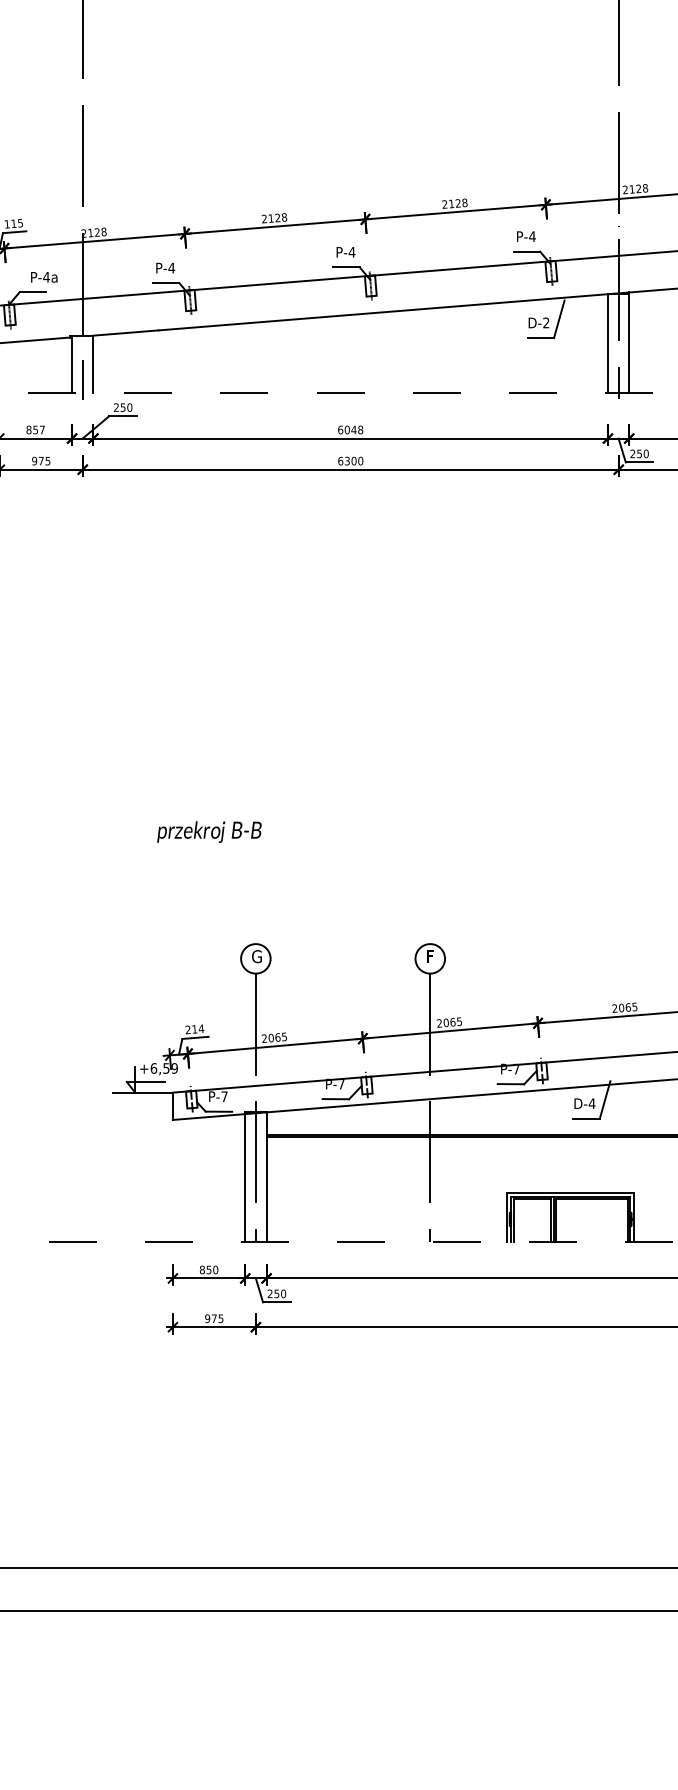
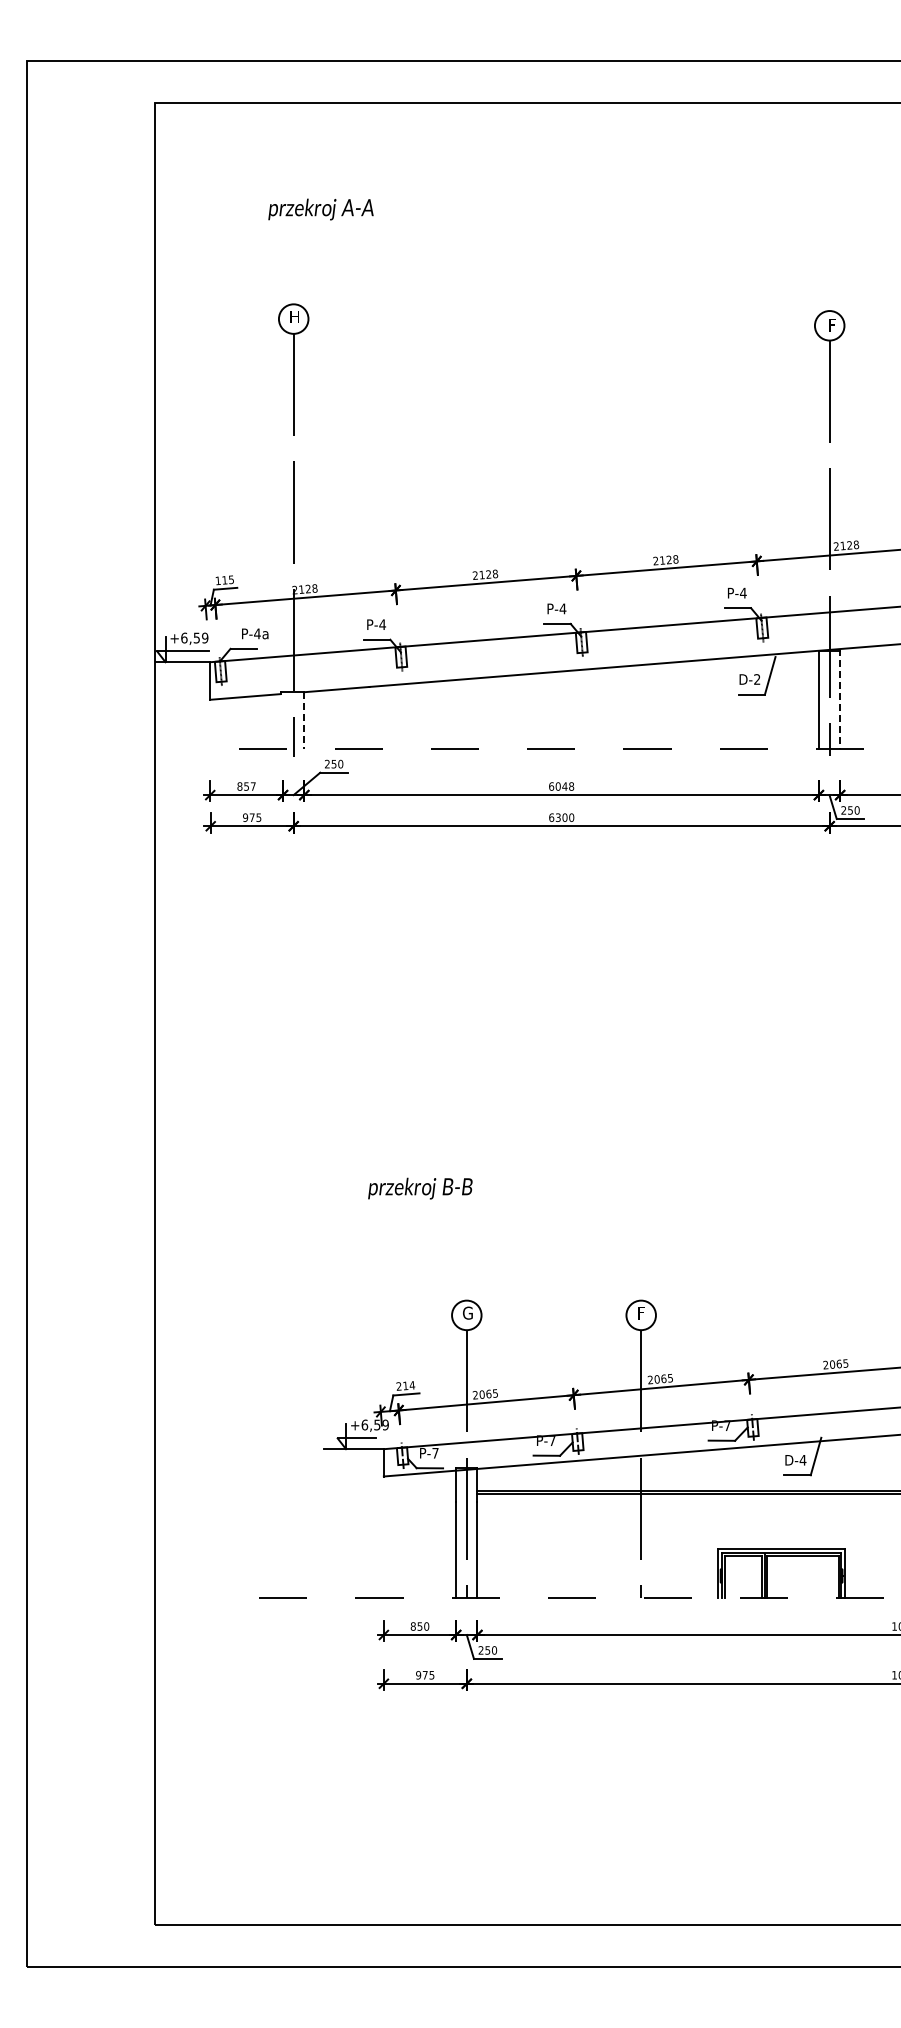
line: (629, 342) -> (840, 699), solid -> dashed
line: (72, 363) -> (283, 720), removed
line: (93, 363) -> (304, 720), solid -> dashed

